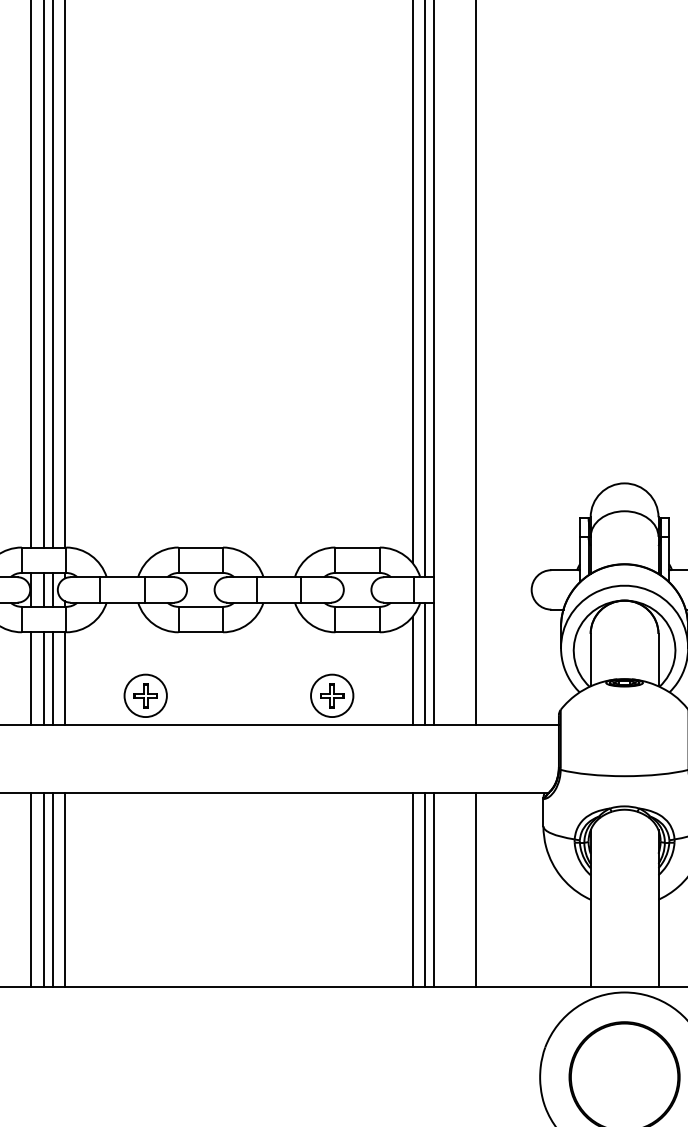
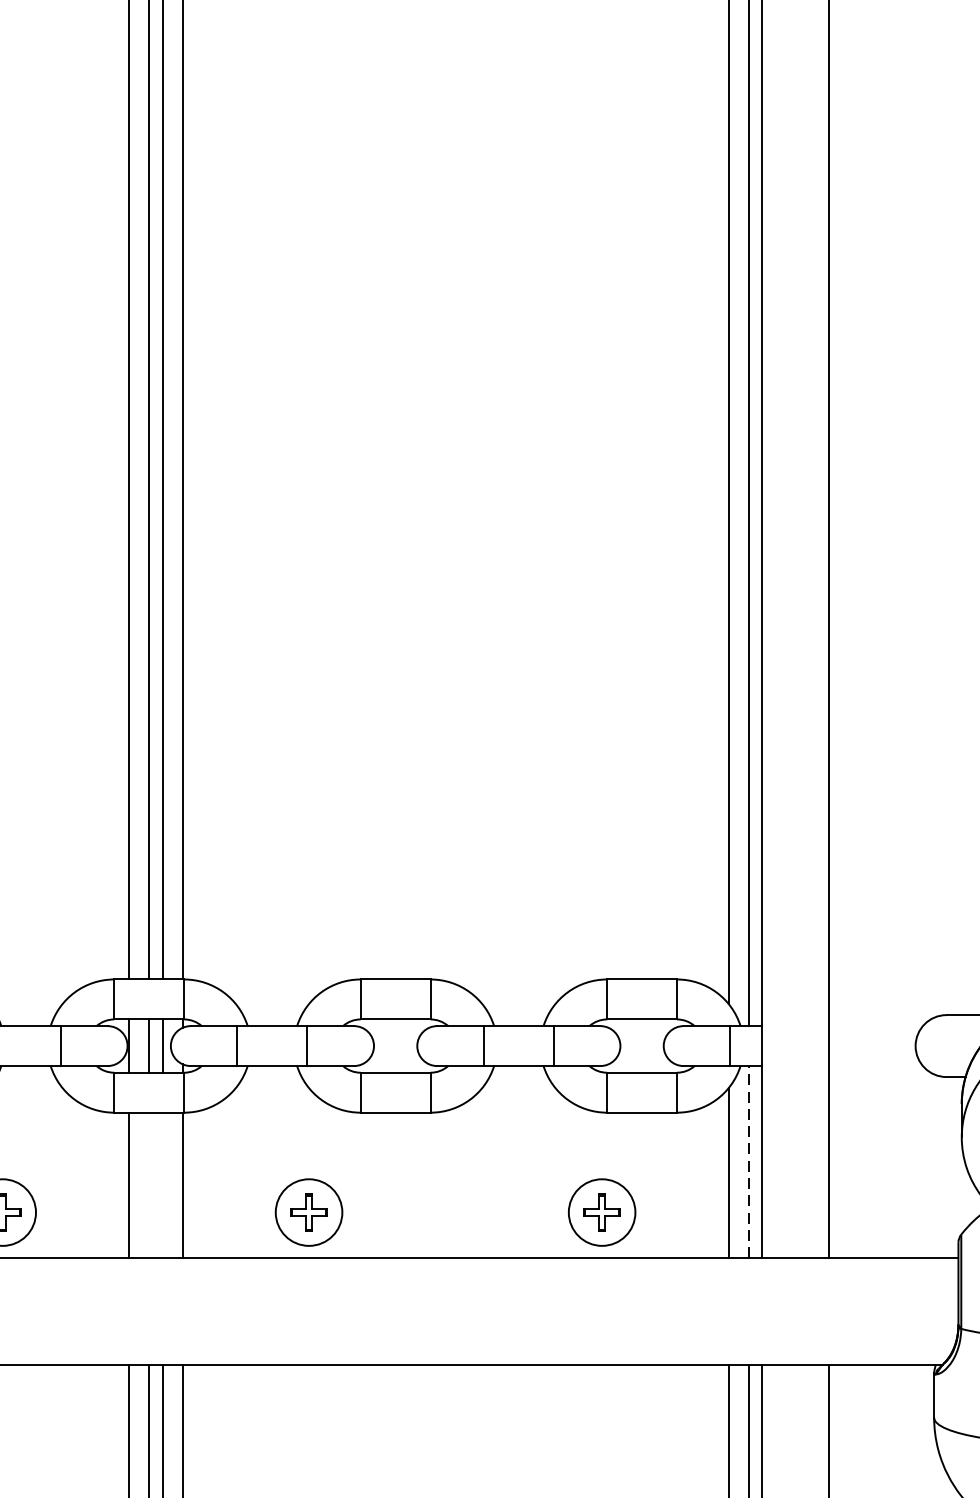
line: (425, 663) -> (748, 1161), solid -> dashed
line: (44, 678) -> (149, 1185), removed
line: (52, 678) -> (162, 1185), removed

